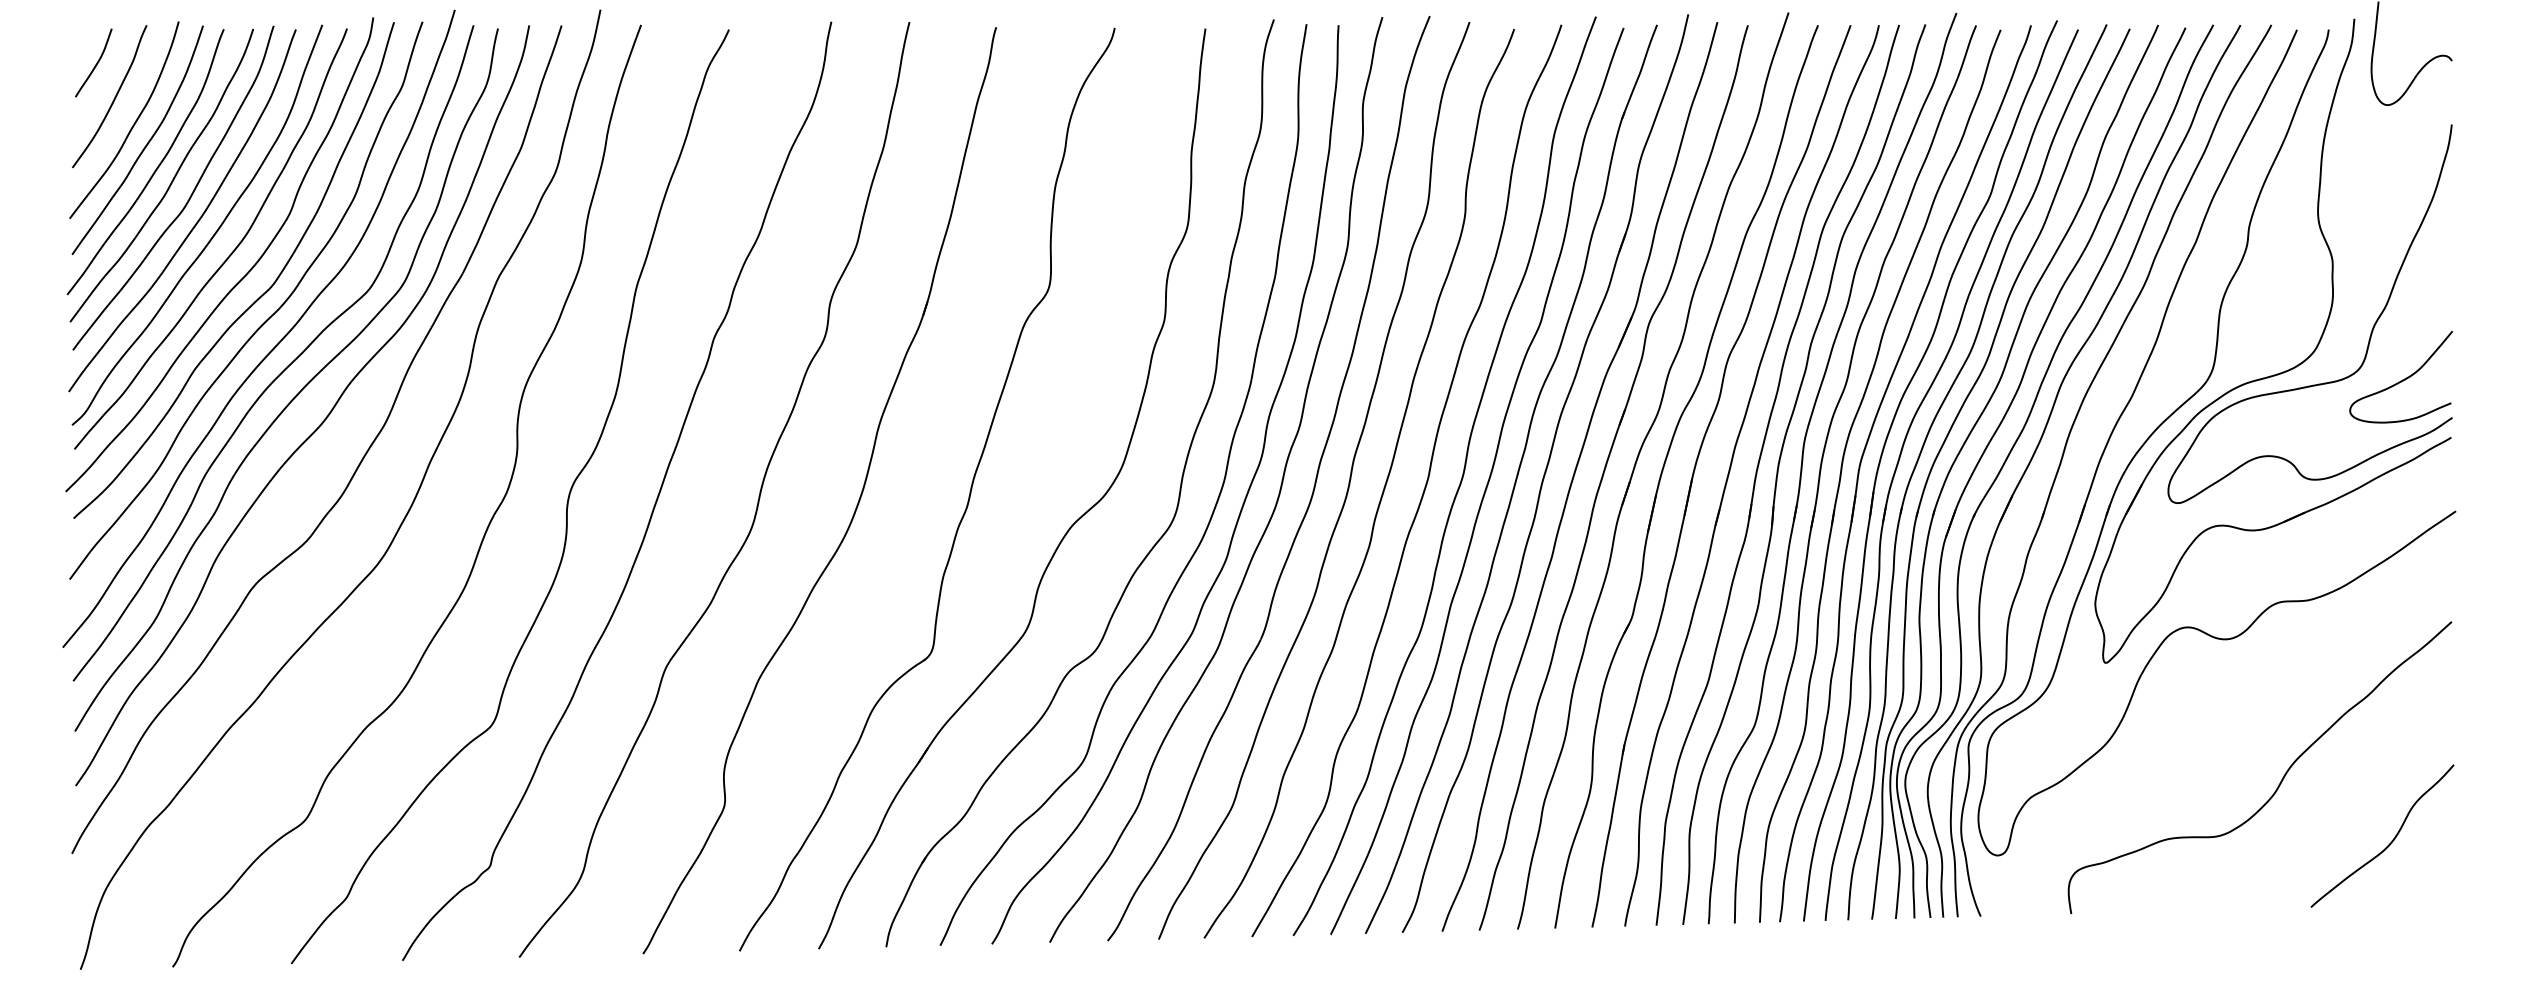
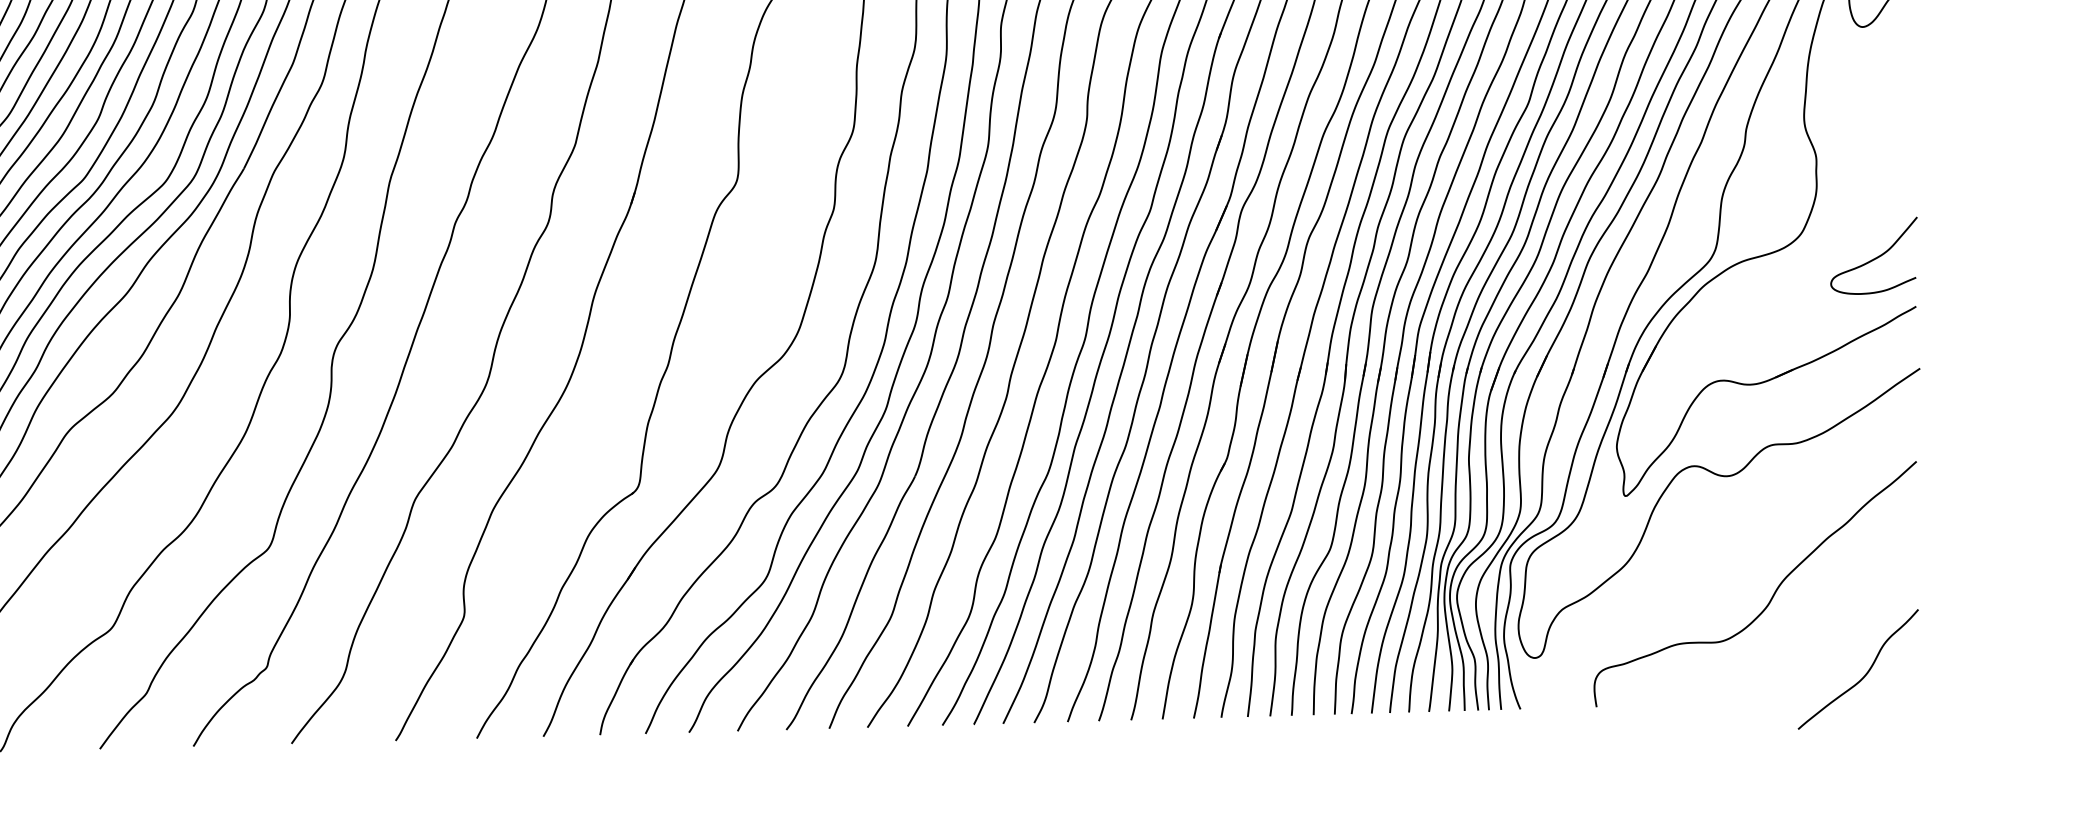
curve: (2370, 332) -> (1848, 218), removed
curve: (2390, 842) -> (1865, 674), moved

